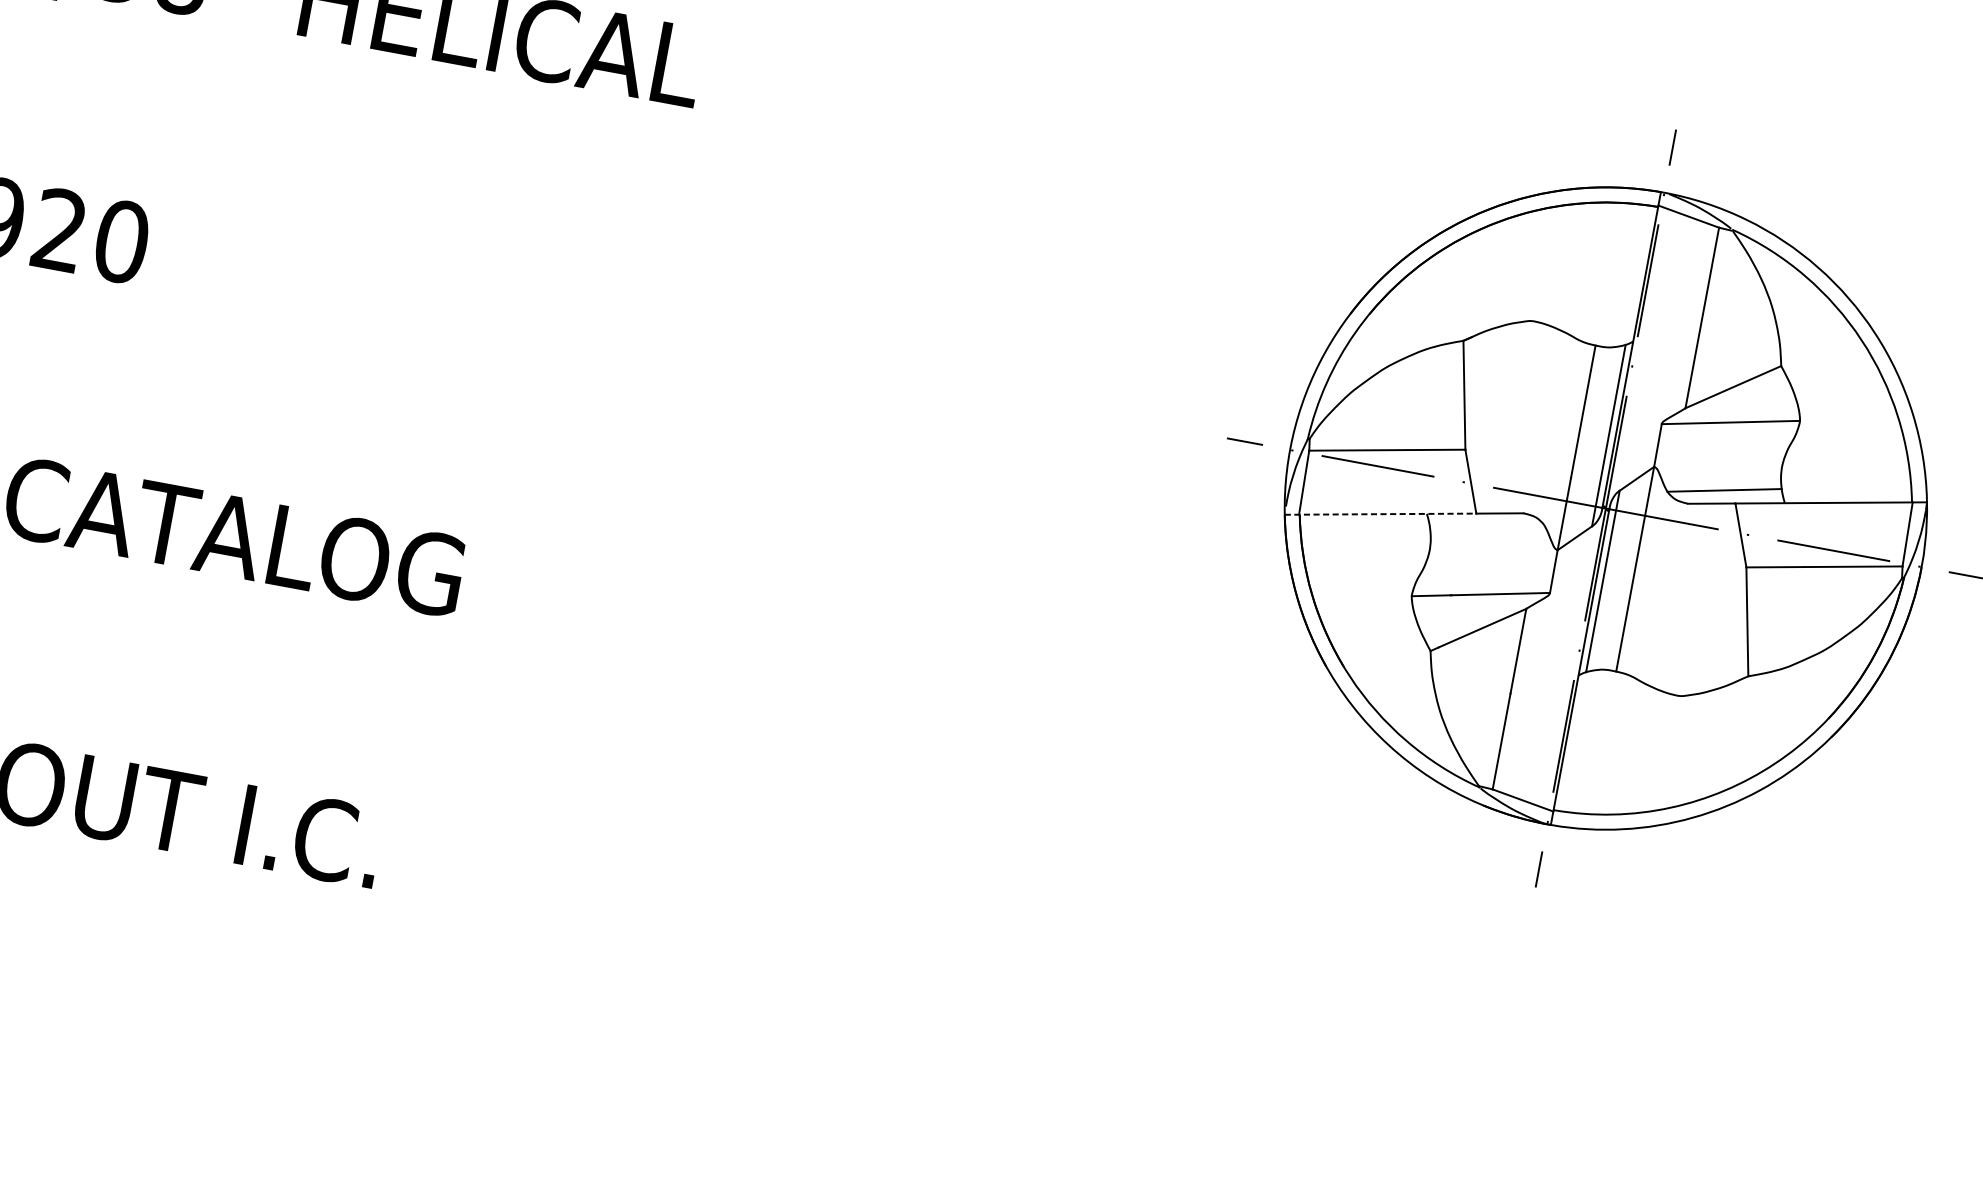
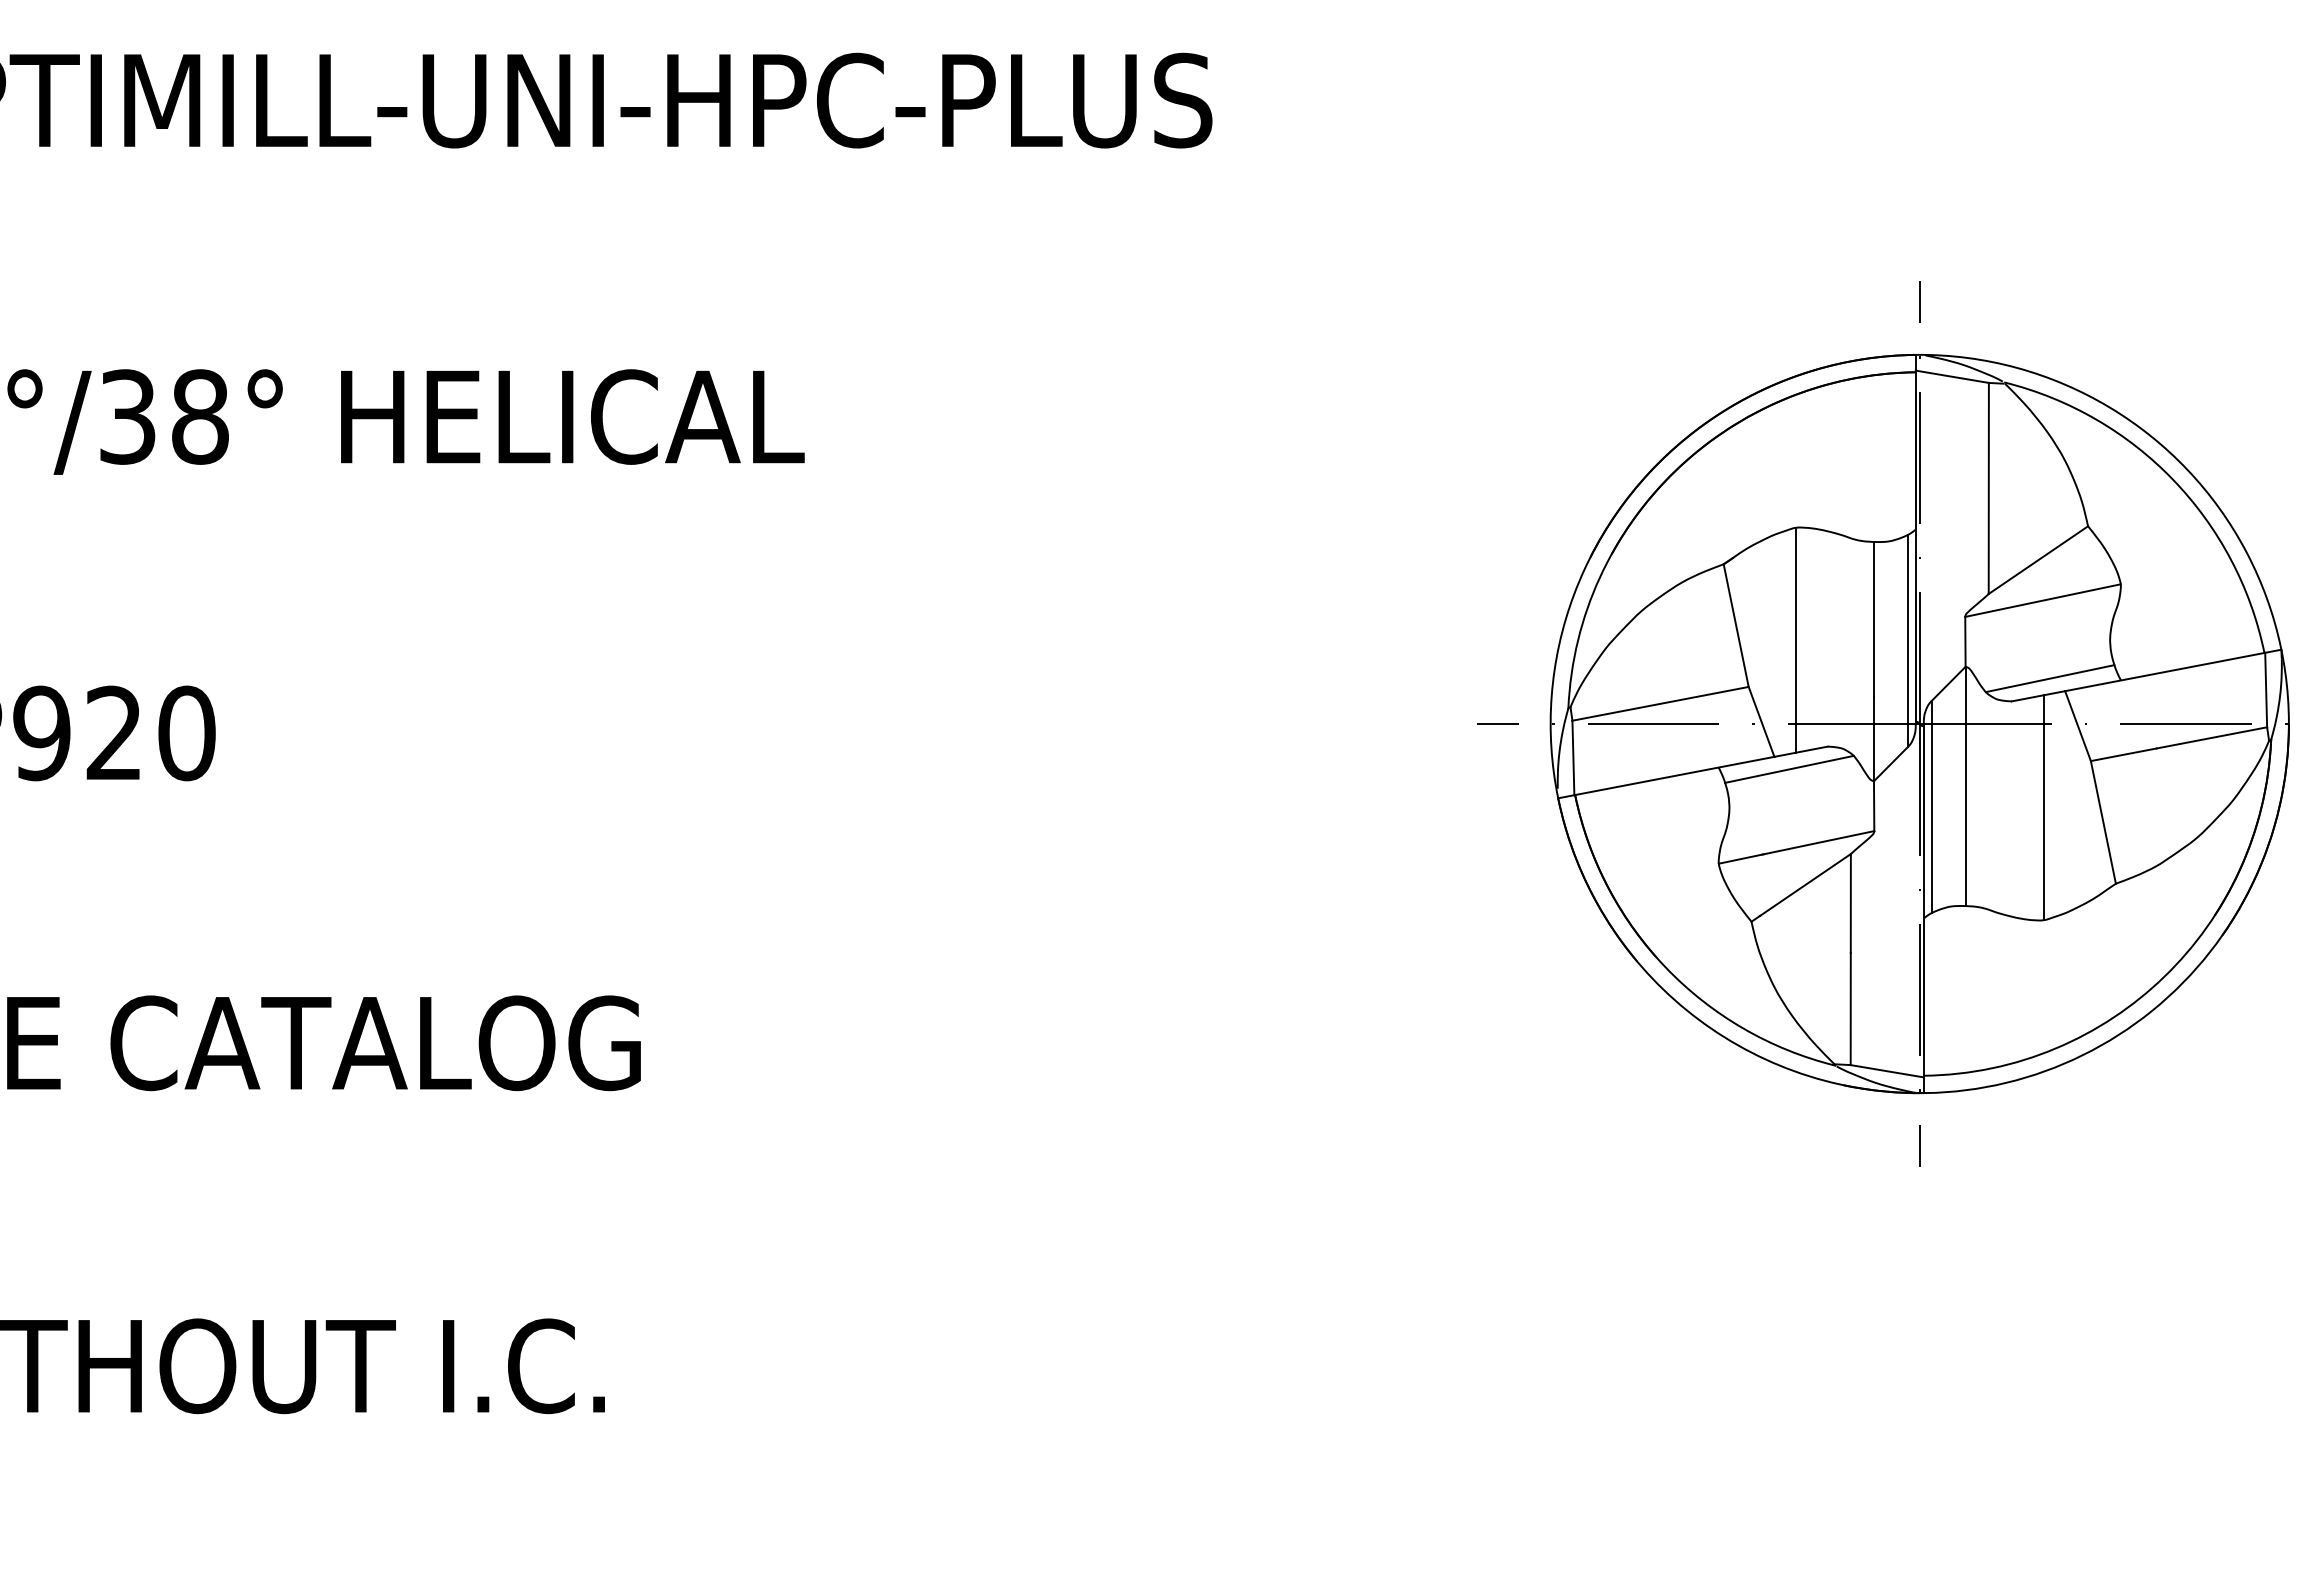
line: (1512, 416) -> (1795, 639), added
line: (1380, 514) -> (1666, 777), dashed -> solid
line: (1487, 525) -> (1789, 768), added
line: (1698, 599) -> (2043, 807), added

